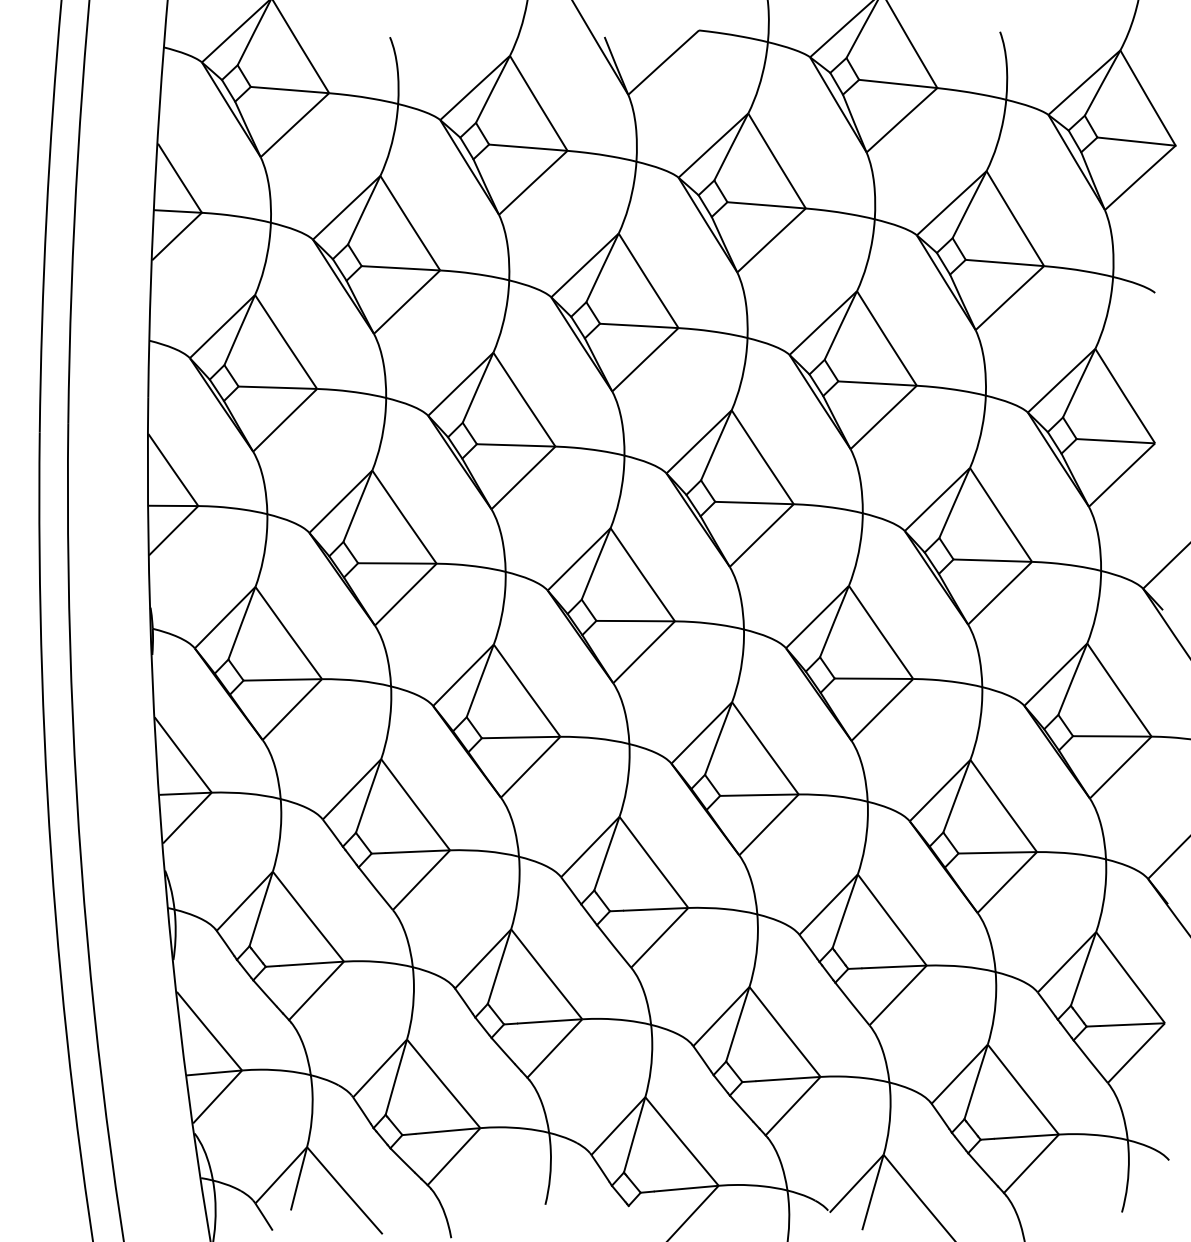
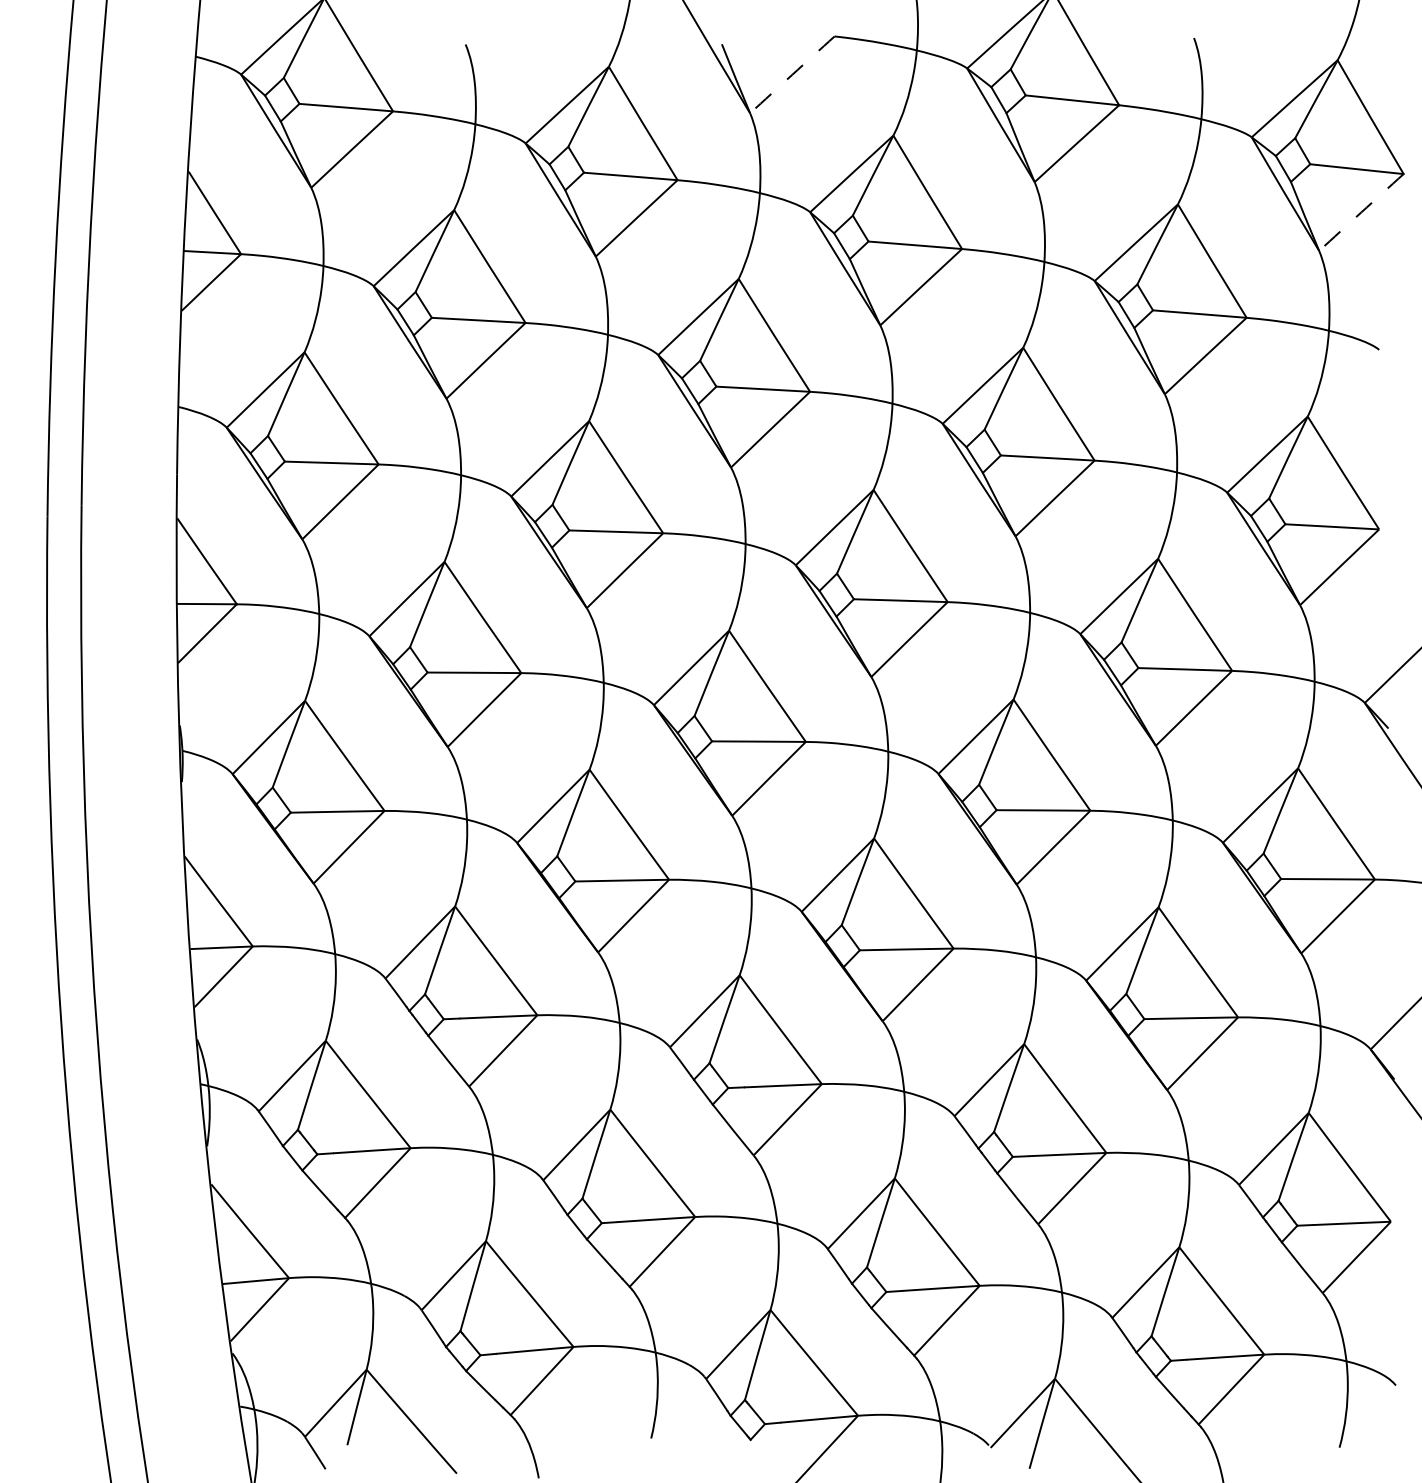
arc: (663, 62) -> (792, 74), solid -> dashed
arc: (1140, 177) -> (1361, 212), solid -> dashed

